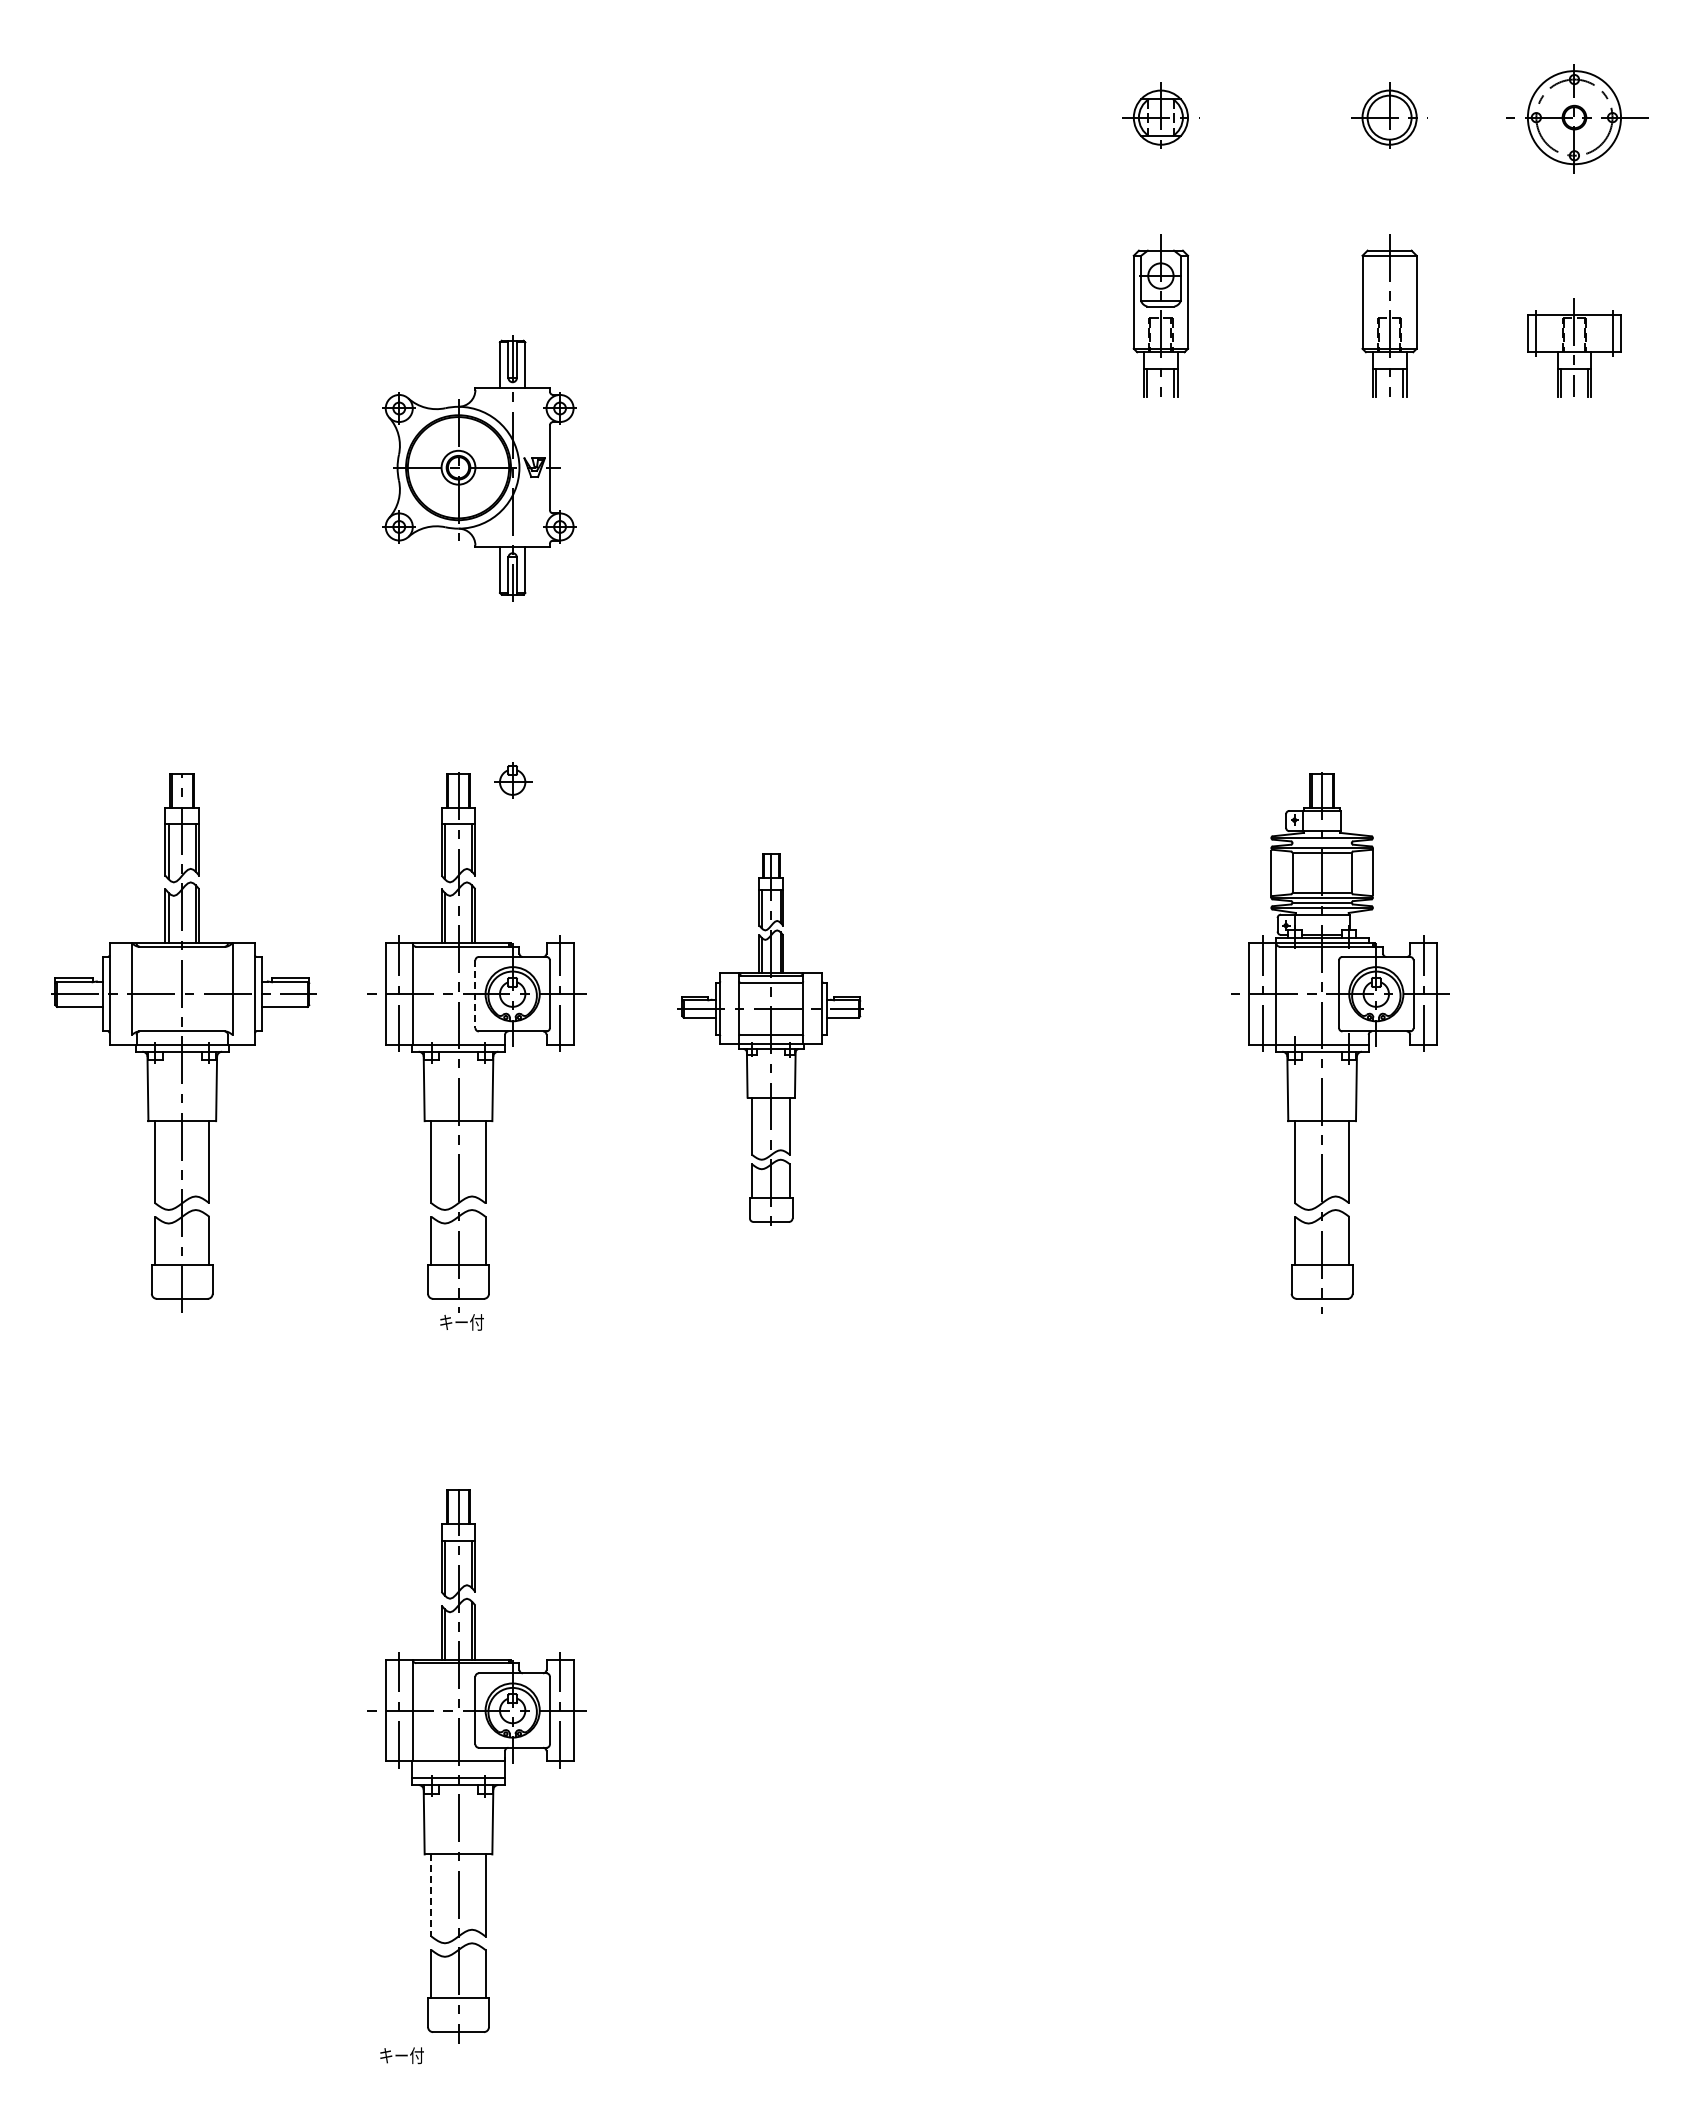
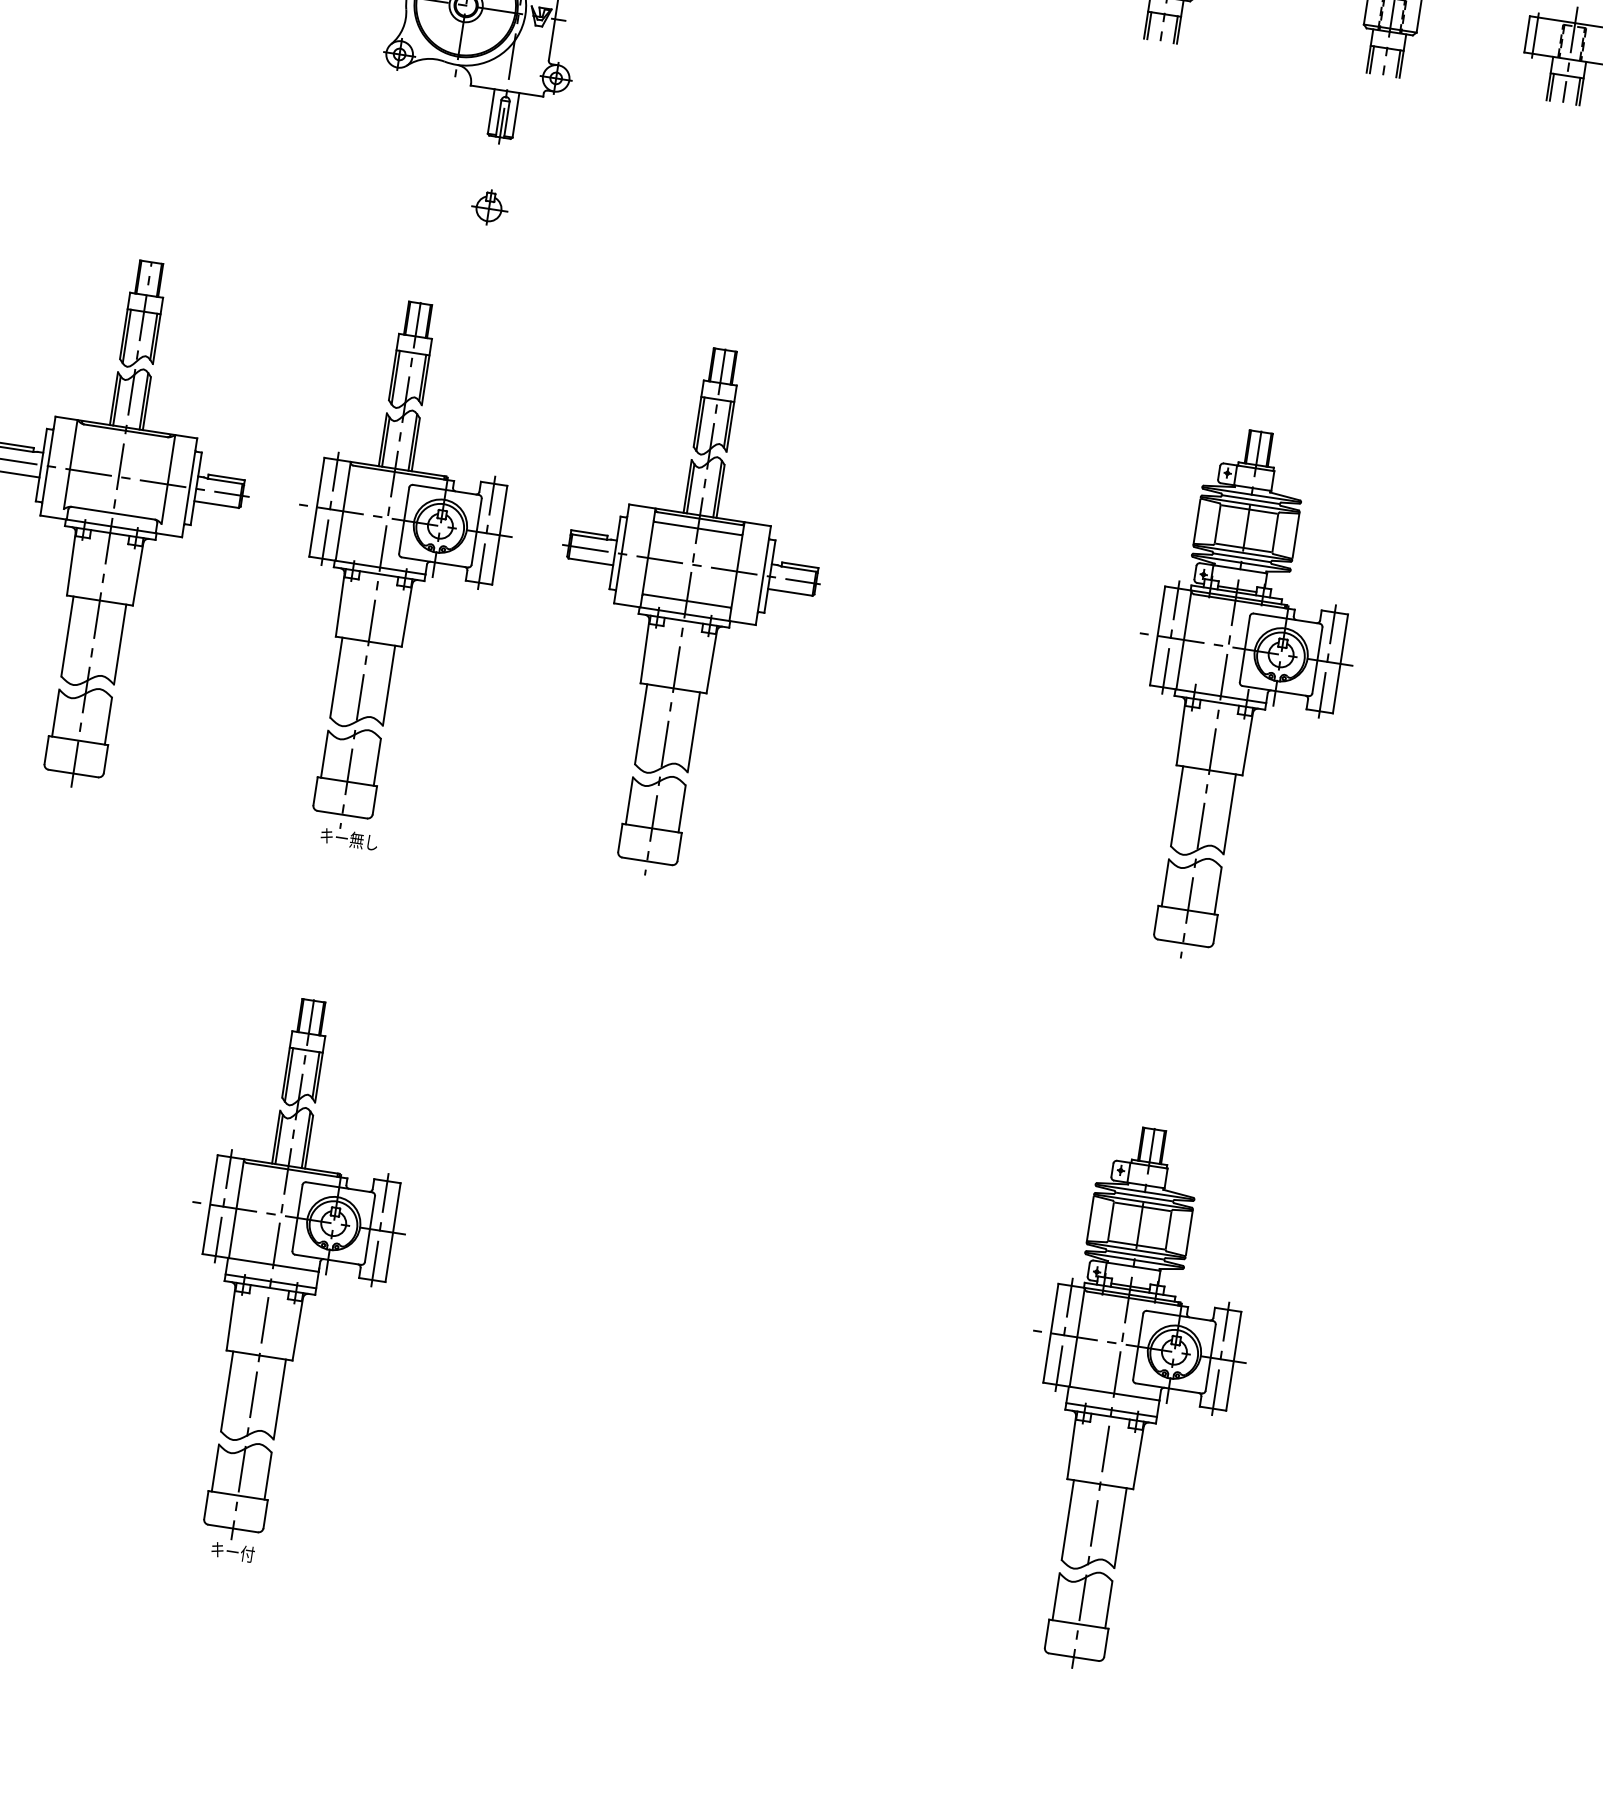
part: (513, 780) -> (490, 207), moved
line: (1322, 843) -> (1251, 500), added
line: (475, 994) -> (404, 520), dashed -> solid
part: (770, 1042) -> (684, 611), size x1.43
text: (484, 1322) -> (364, 841), キー付 -> キー無し
part: (1340, 1766) -> (1131, 1401), added
line: (431, 1895) -> (227, 1391), dashed -> solid
text: (401, 2055) -> (232, 1551), moved

